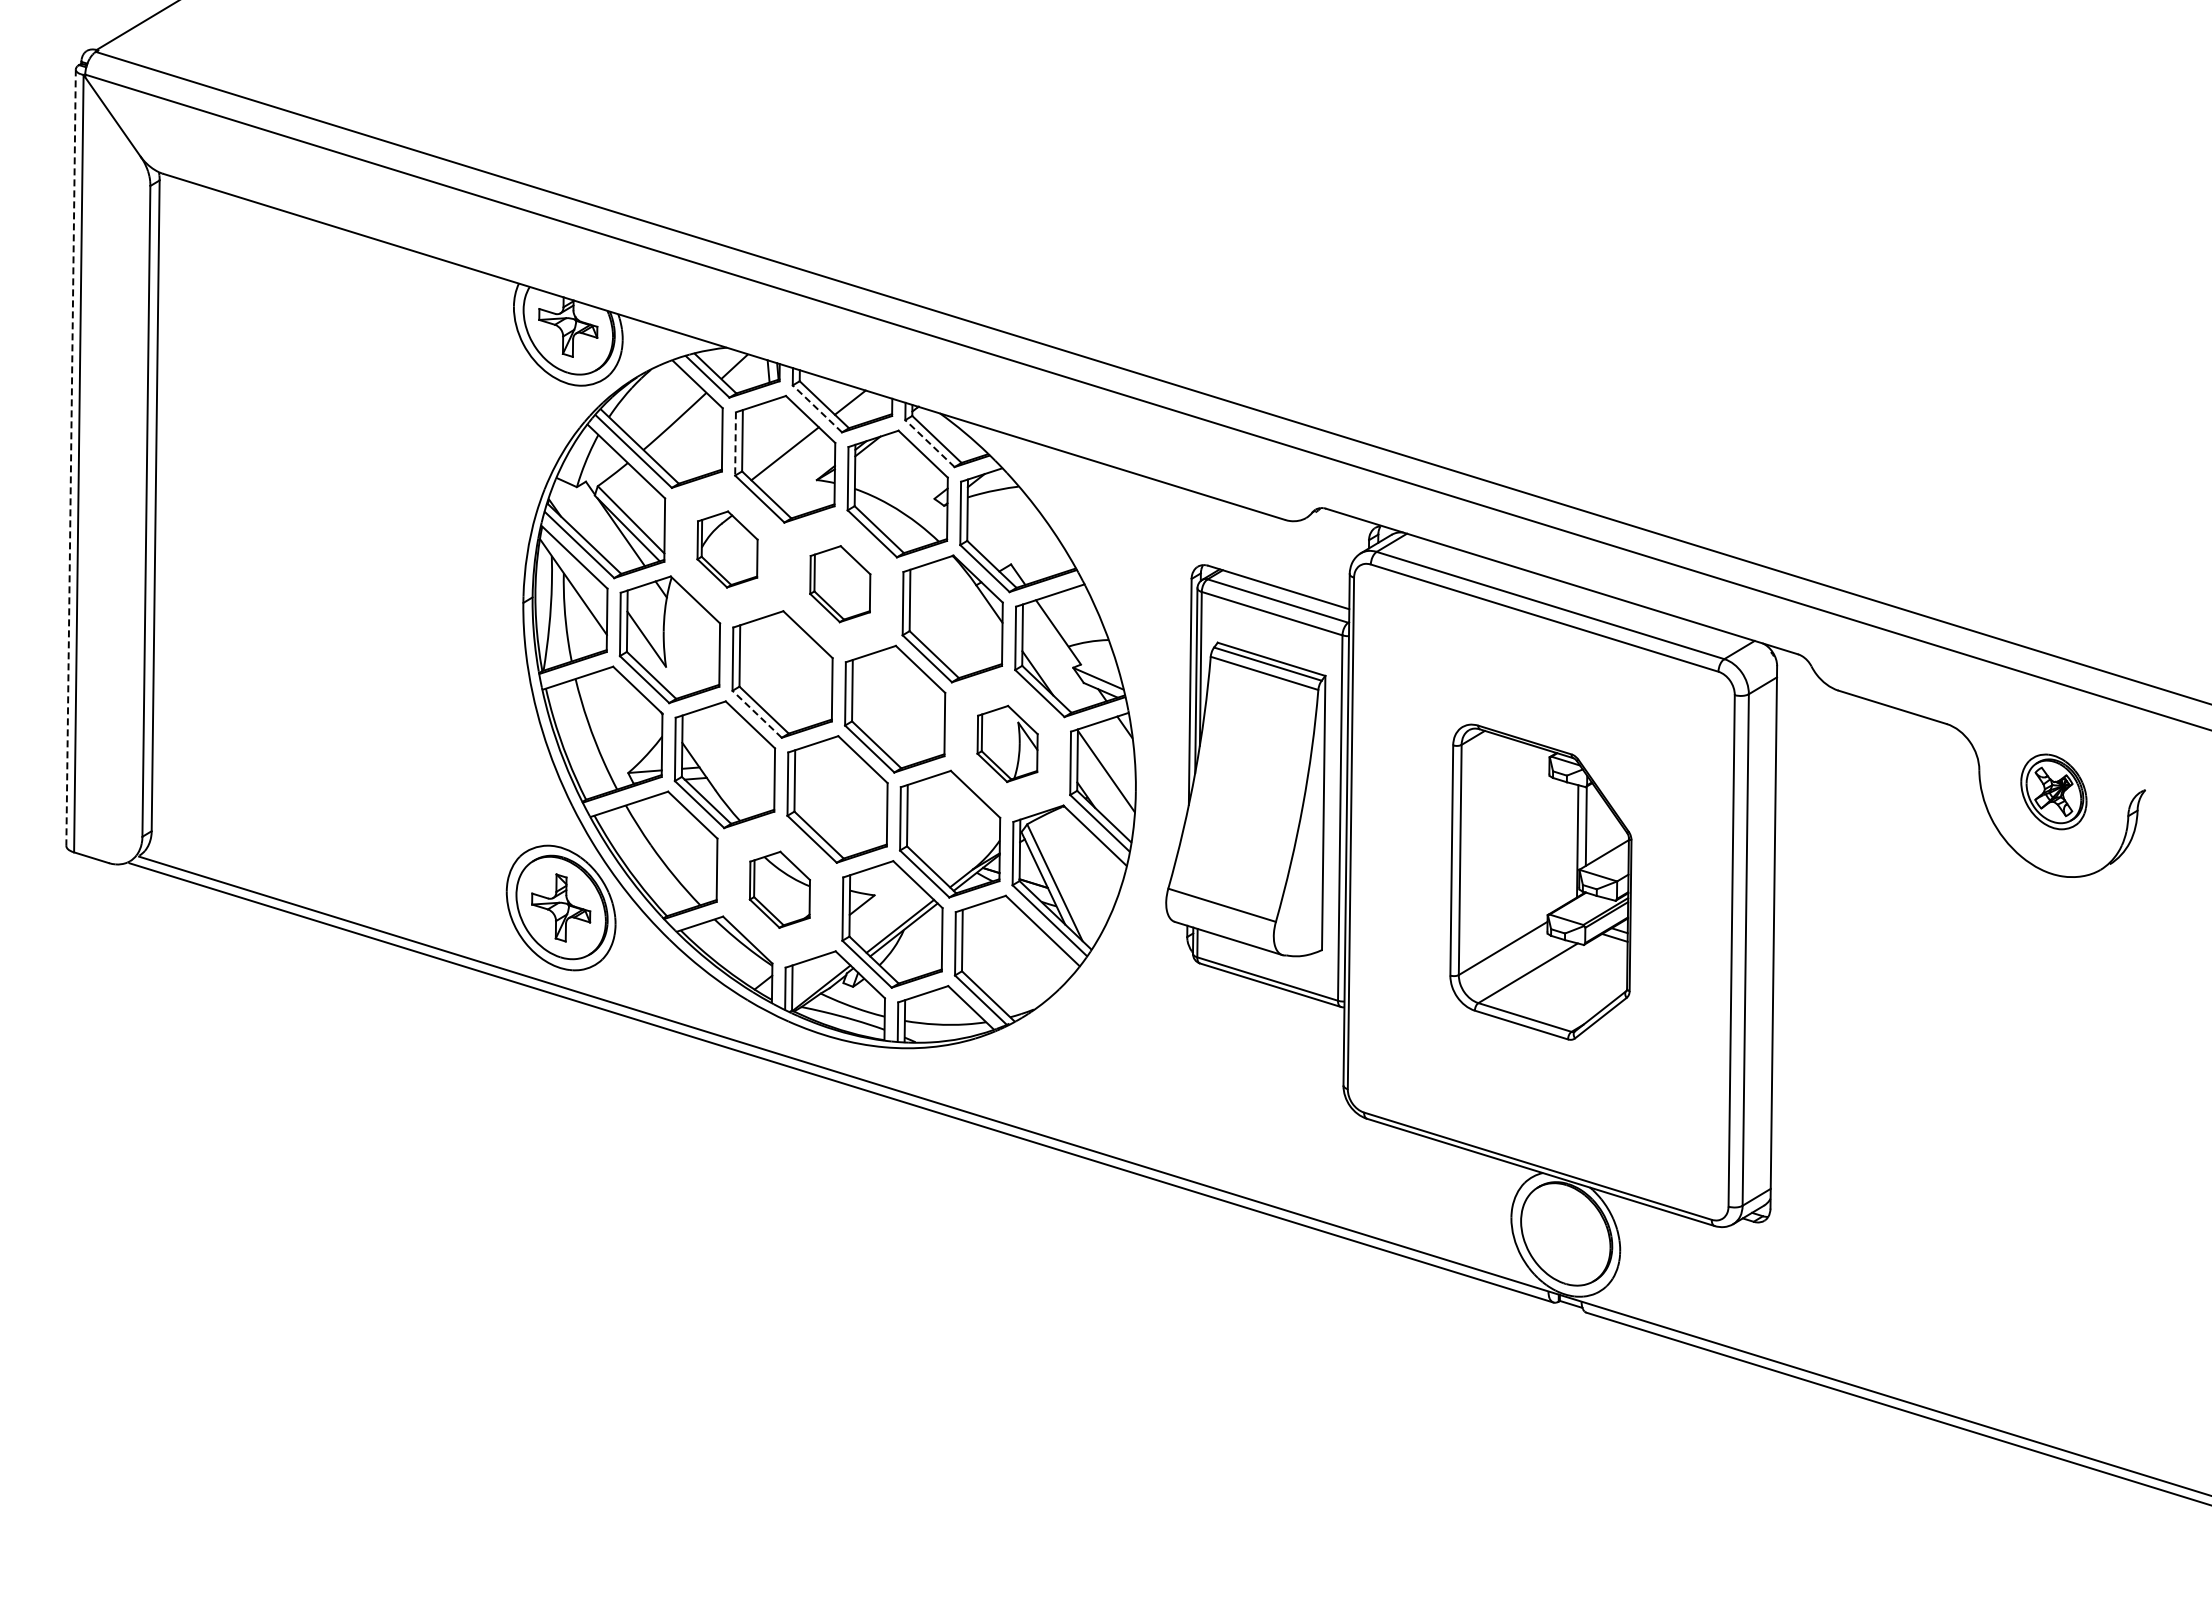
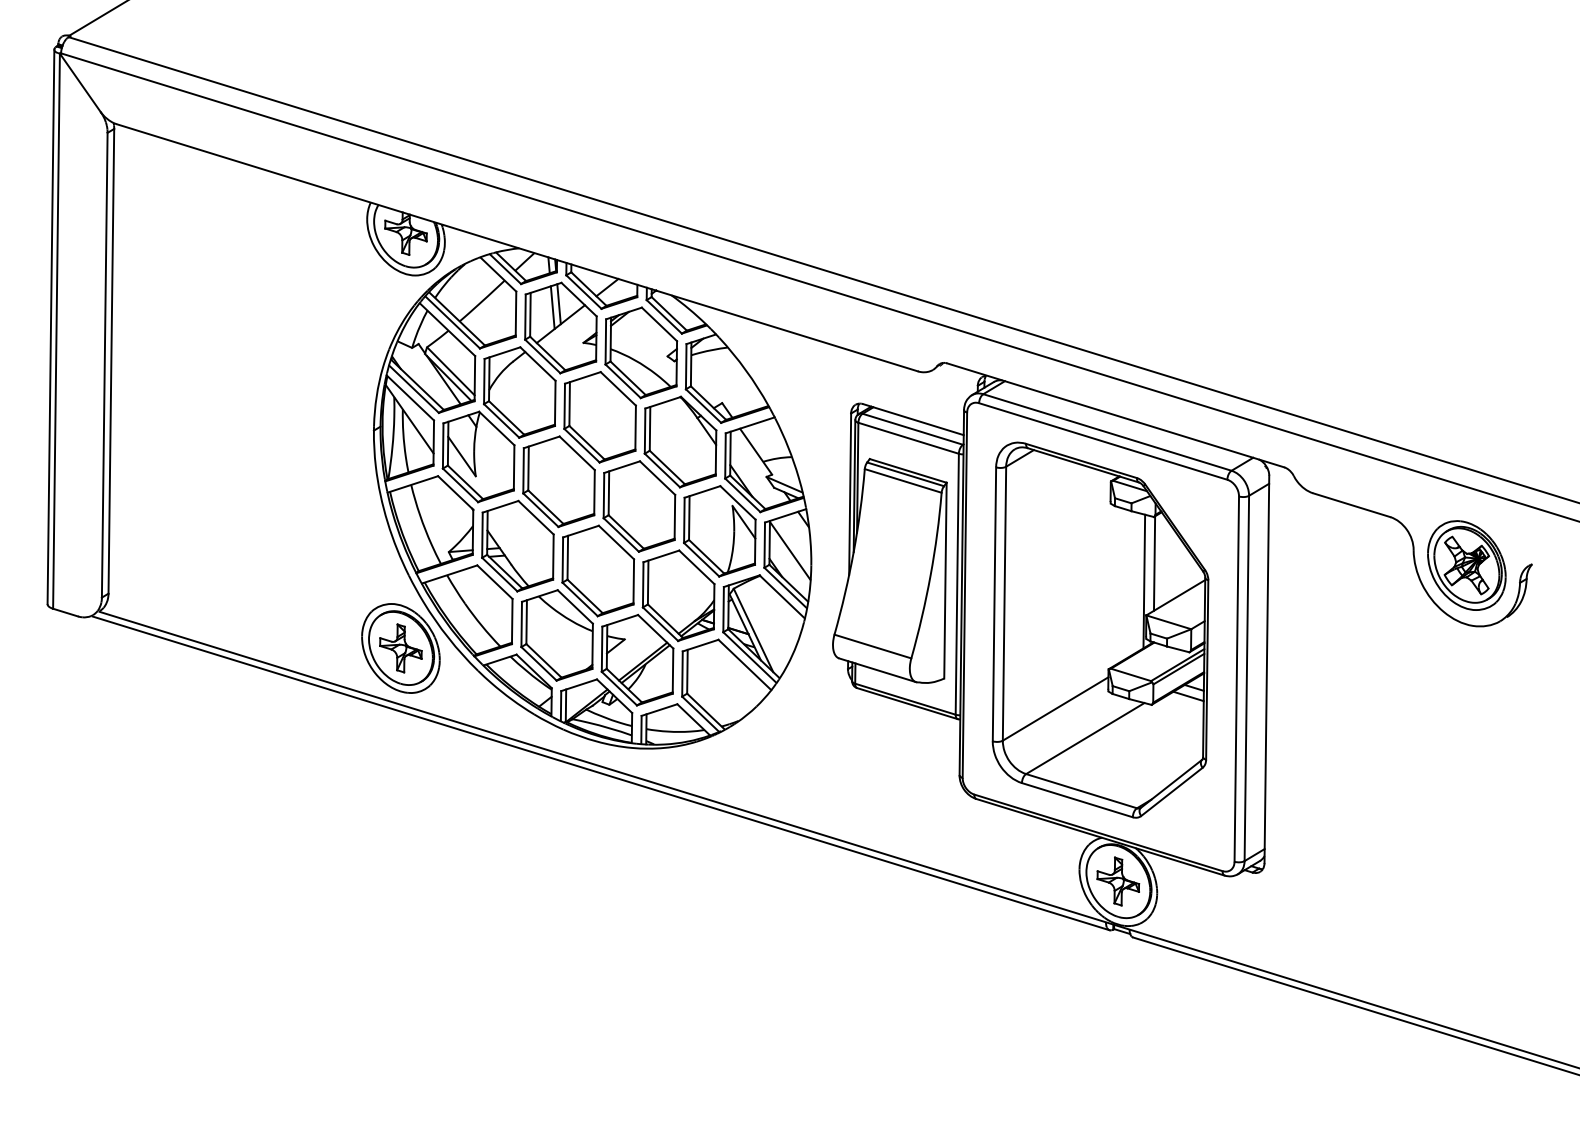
line: (817, 408) -> (583, 291), dashed -> solid
line: (782, 425) -> (558, 303), added
line: (773, 430) -> (552, 307), added
line: (735, 443) -> (525, 316), dashed -> solid
line: (929, 443) -> (663, 316), dashed -> solid
line: (71, 458) -> (51, 327), dashed -> solid
part: (727, 549) -> (519, 392), size x1.67
part: (840, 583) -> (600, 416), size x1.67
line: (756, 713) -> (540, 509), dashed -> solid
part: (1007, 743) -> (719, 531), size x1.67
part: (2053, 791) -> (1466, 565), size x1.67
part: (1540, 881) -> (1100, 629), size x1.67
part: (779, 889) -> (556, 635), size x1.67
part: (1565, 1233) -> (1118, 880), added

